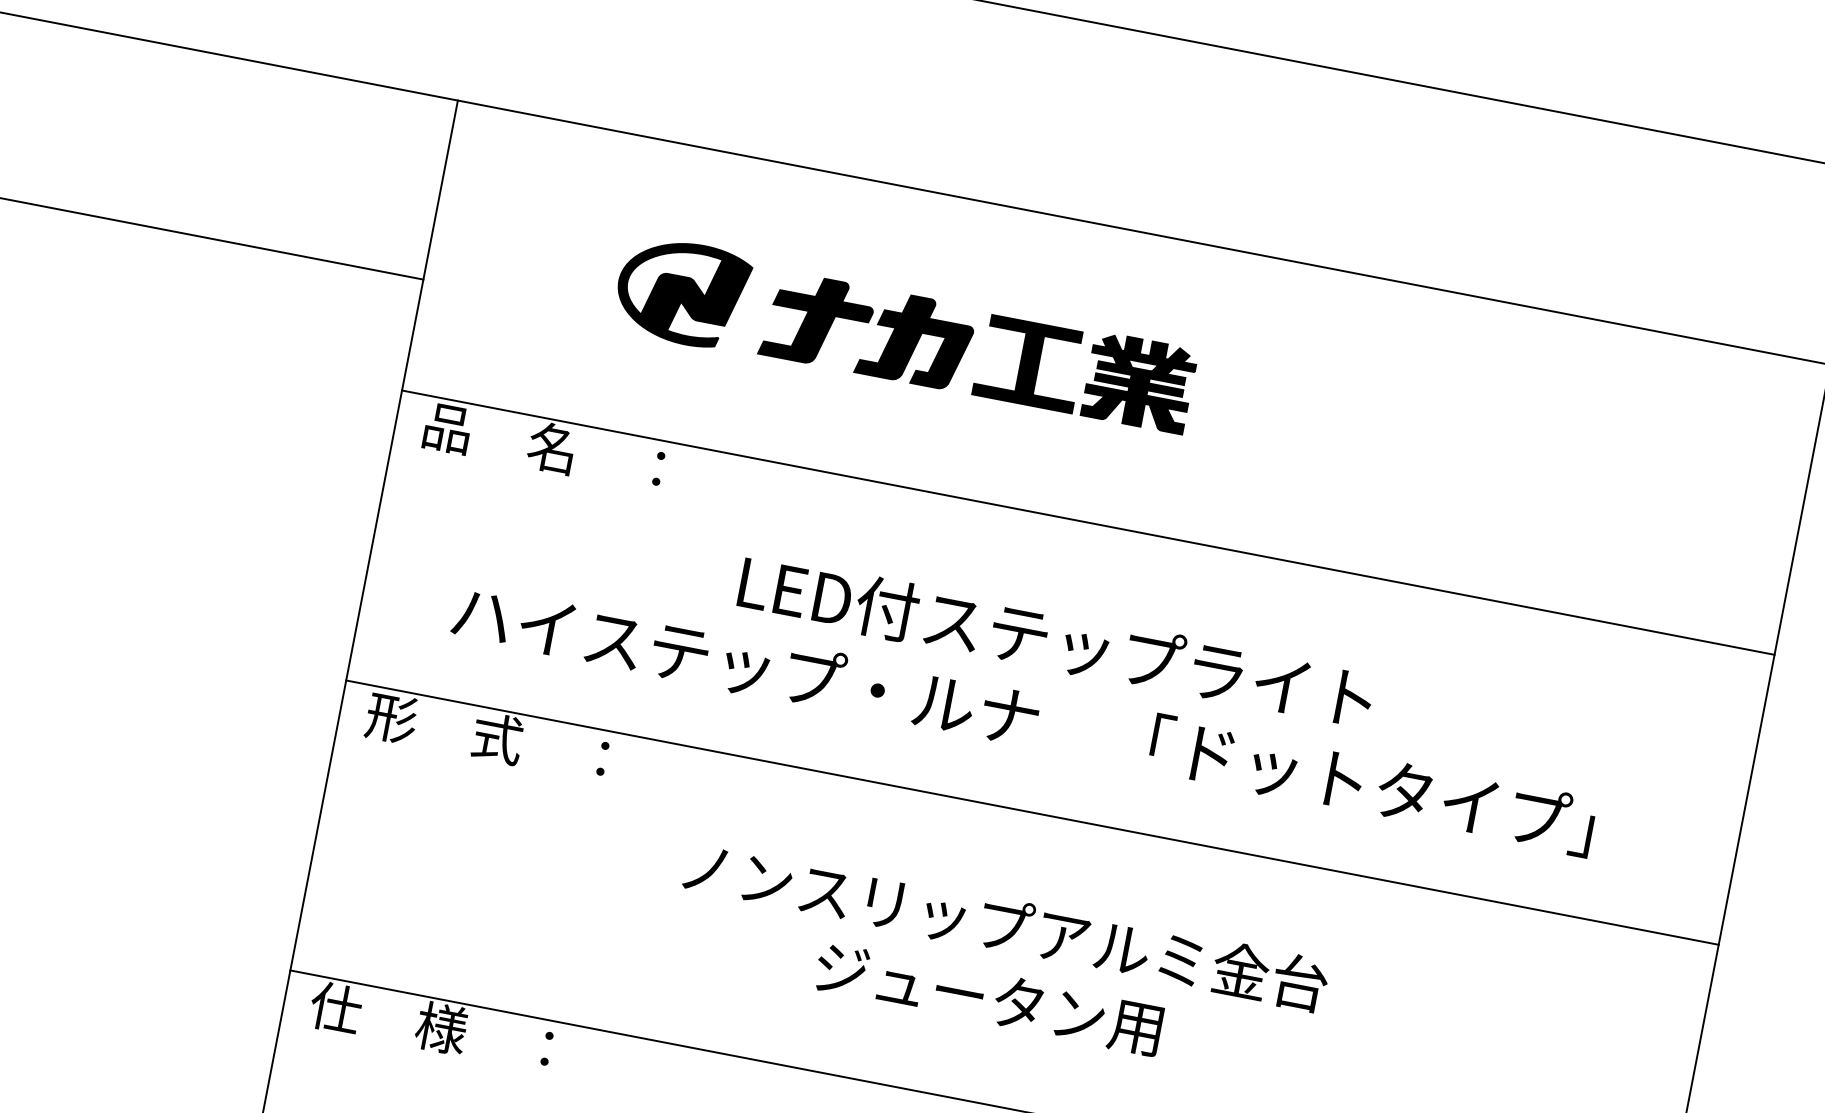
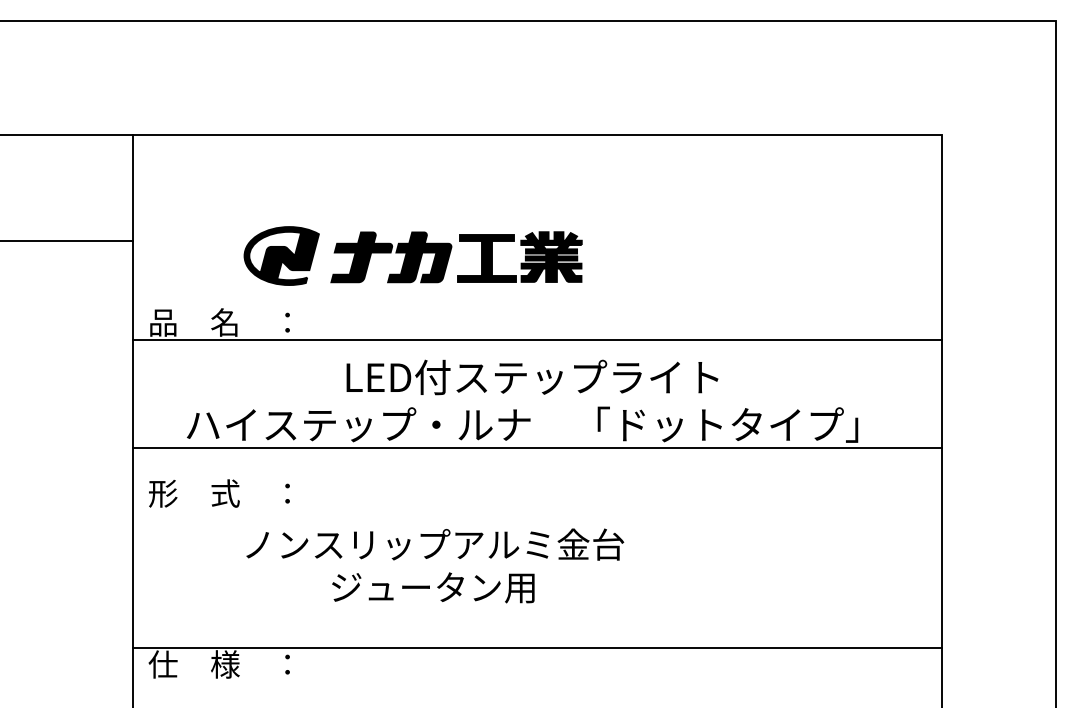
part: (904, 334) -> (412, 255), moved
line: (1087, 523) -> (537, 340), moved
line: (1031, 813) -> (537, 448), moved
text: (999, 961) -> (435, 565), moved

